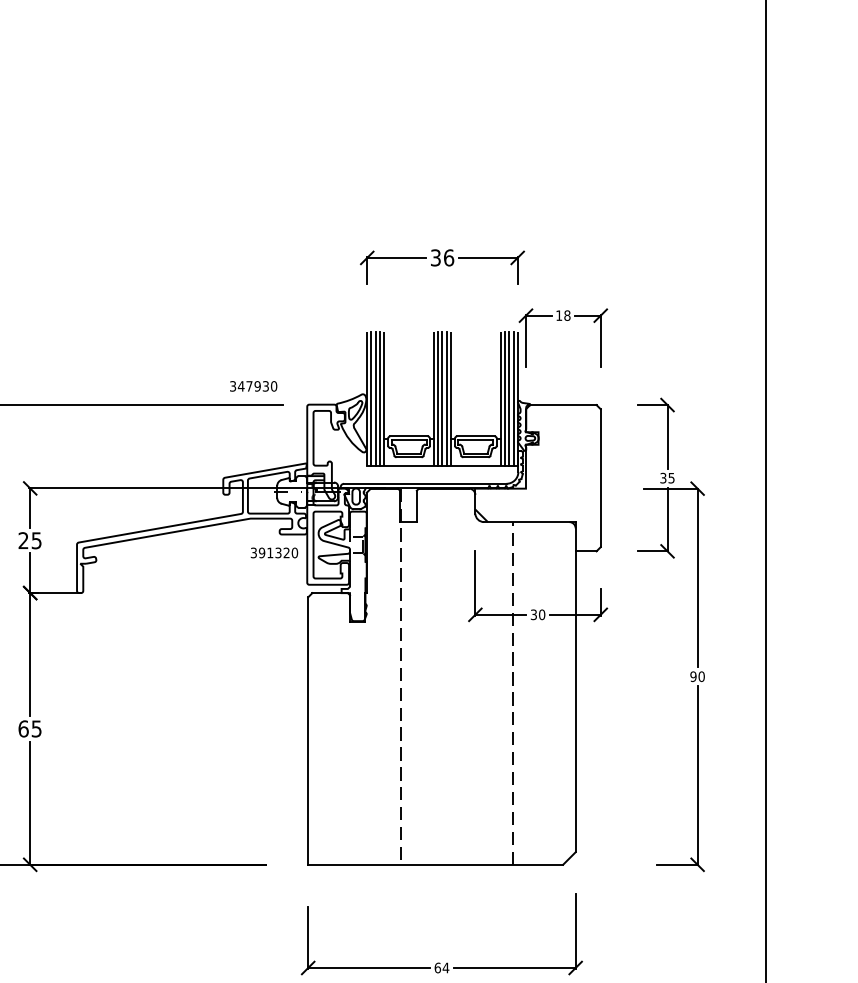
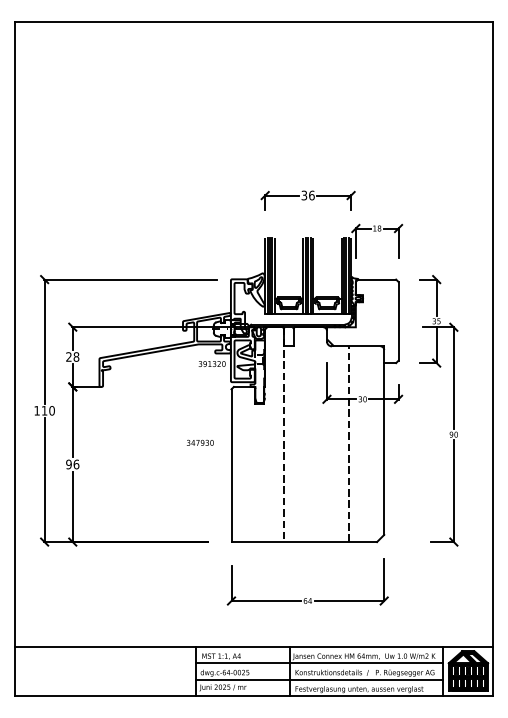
text: (253, 385) -> (200, 442), moved
text: (36, 539) -> (76, 356), 25 -> 28
text: (29, 728) -> (72, 464), 65 -> 96

